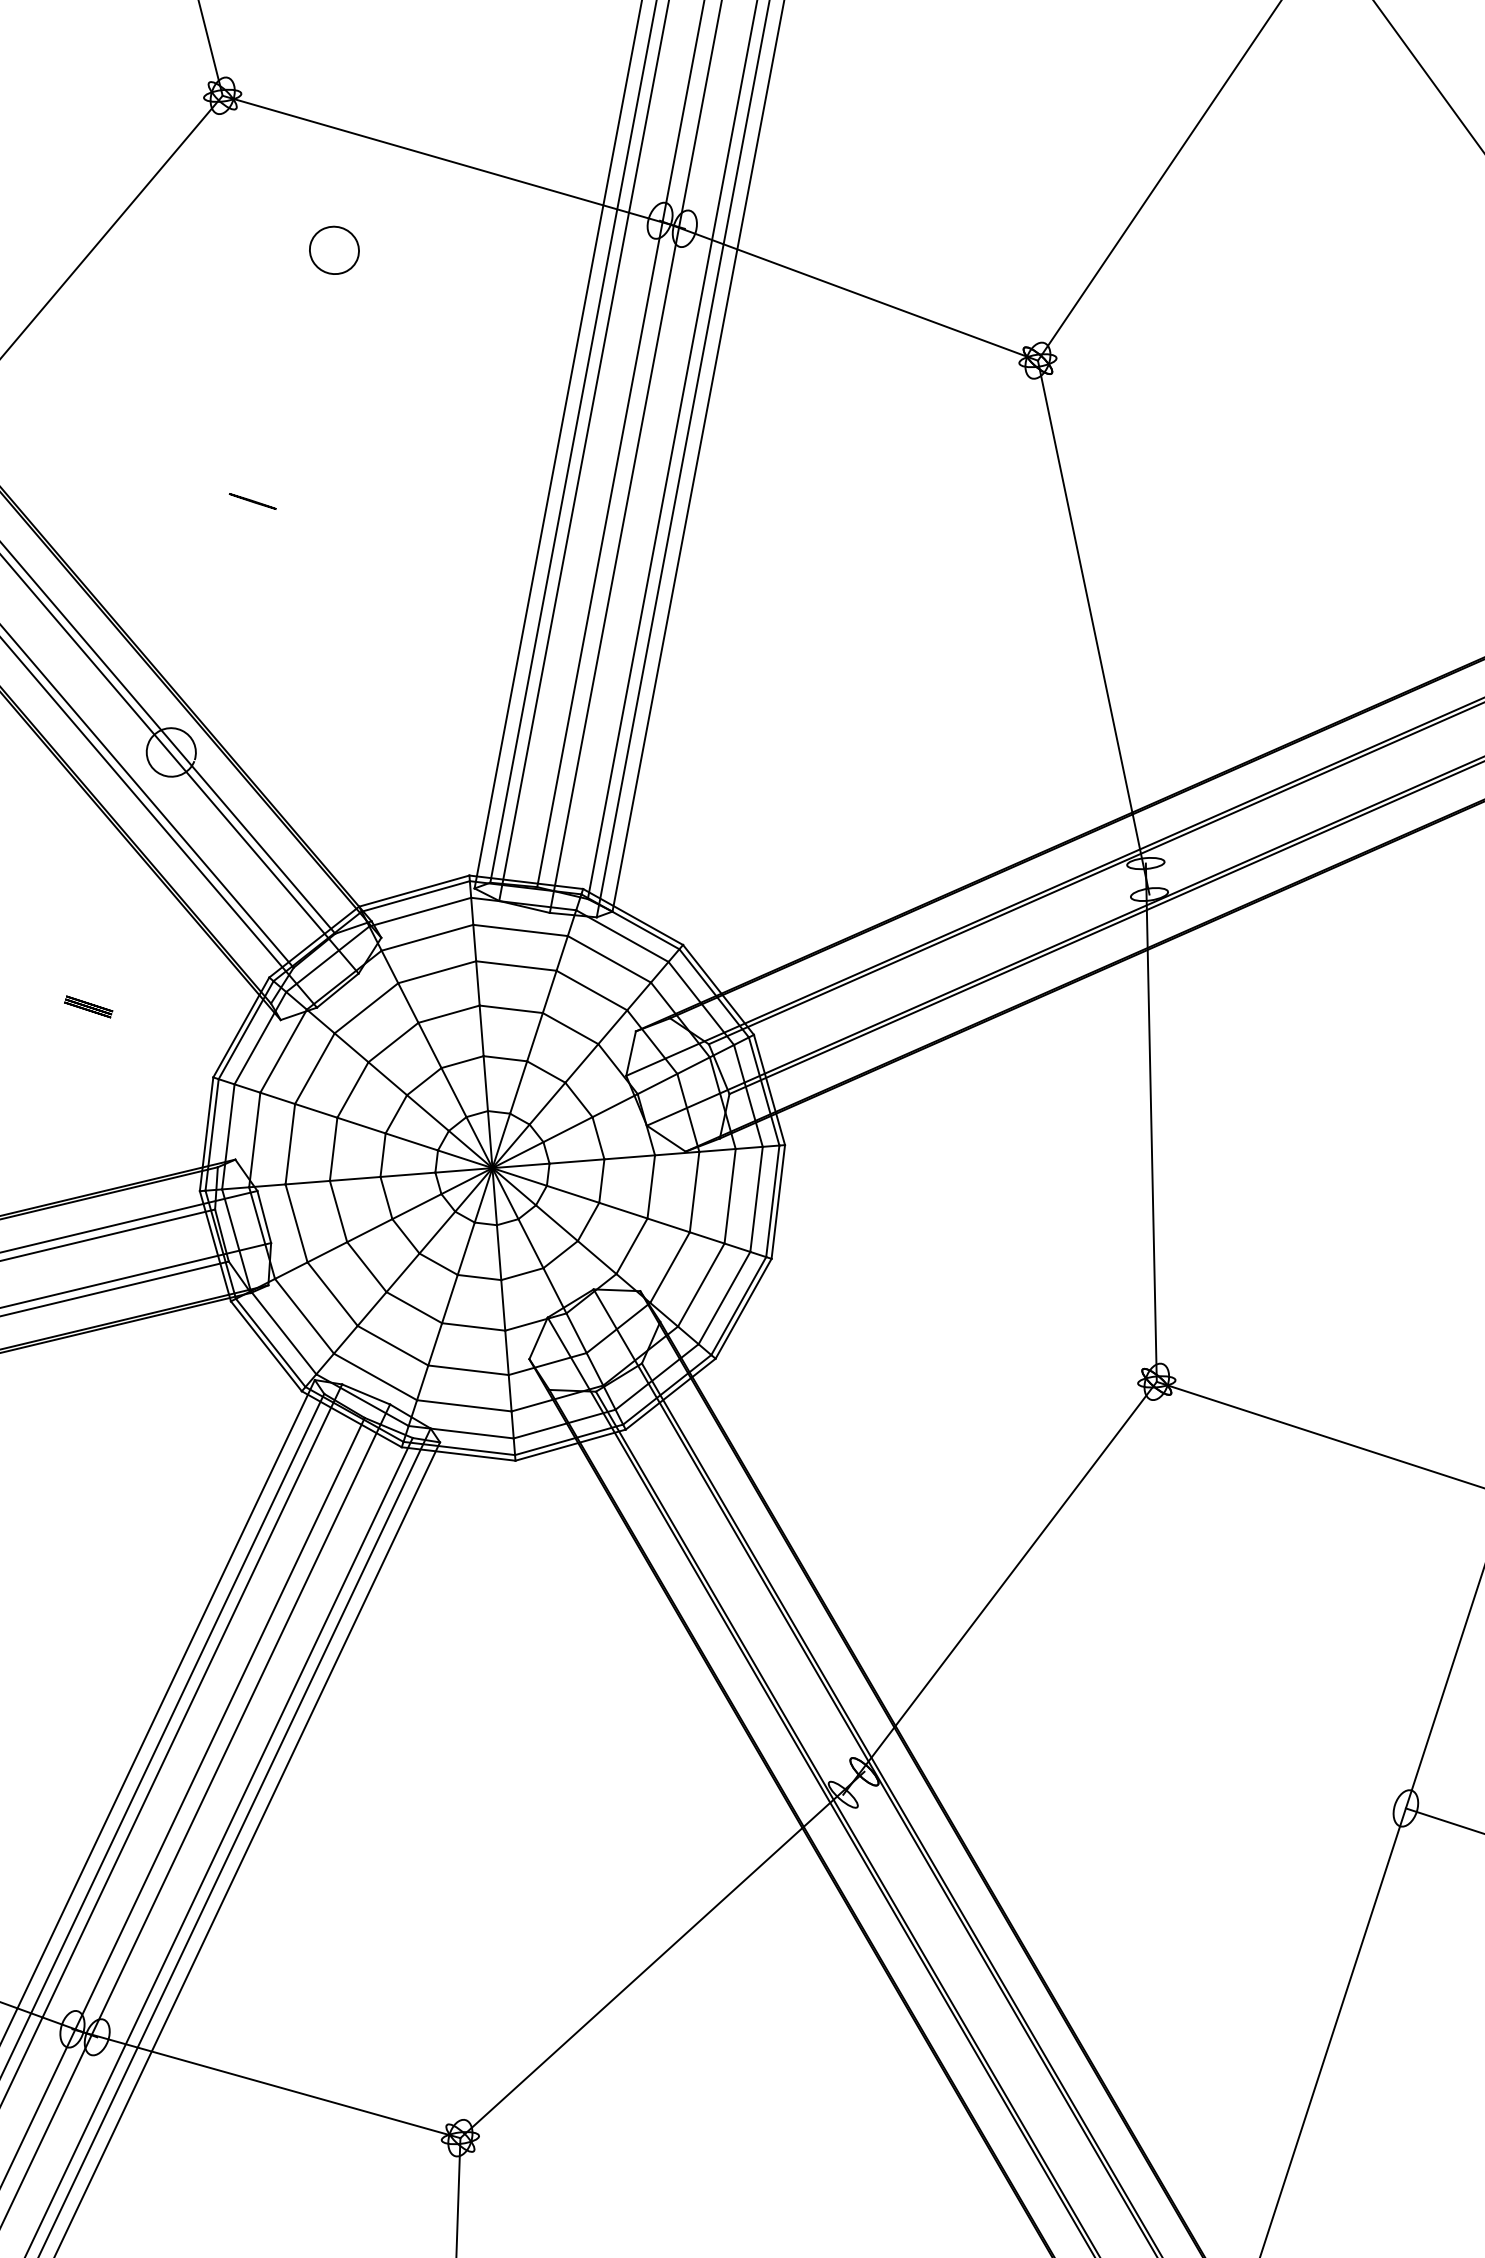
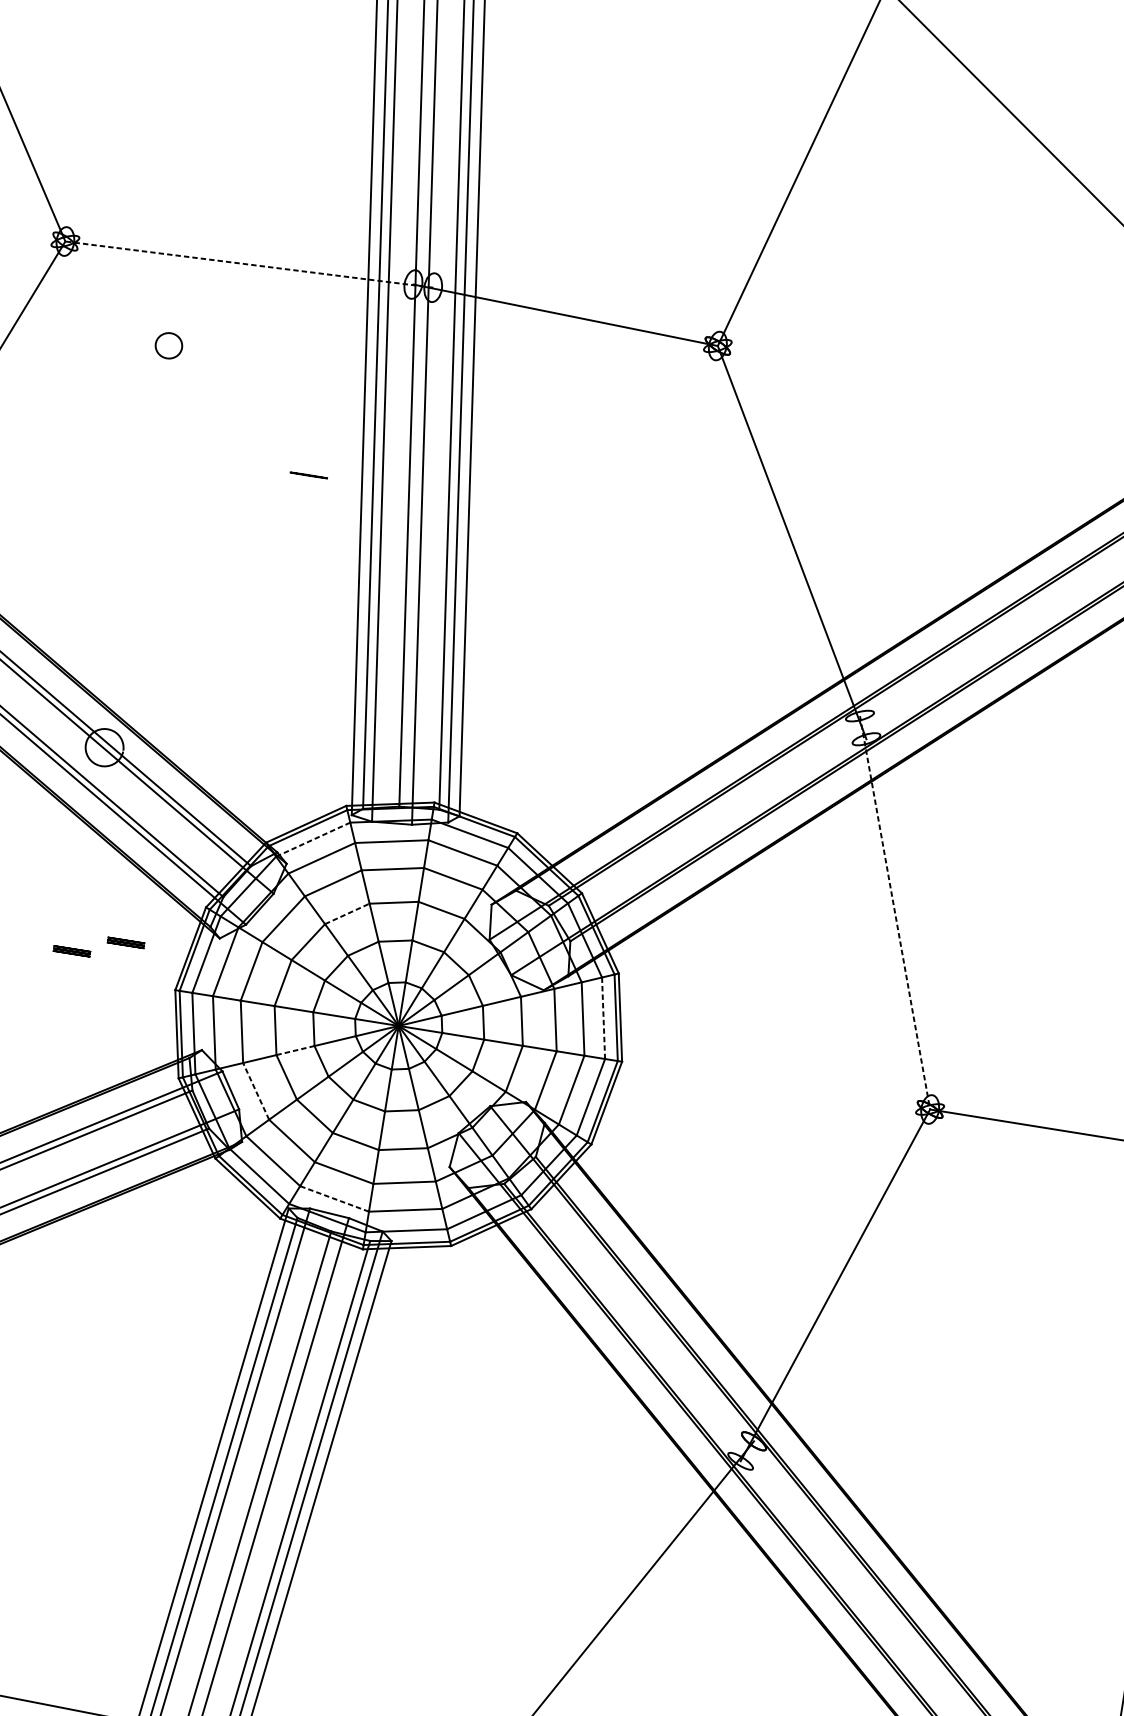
line: (453, 162) -> (249, 264), solid -> dashed
part: (334, 249) -> (168, 345), size x0.7
line: (252, 501) -> (308, 475), moved
line: (420, 912) -> (313, 839), solid -> dashed
part: (159, 1006) -> (125, 942), added
line: (449, 1014) -> (347, 914), solid -> dashed
line: (1151, 1123) -> (895, 913), solid -> dashed
line: (355, 1178) -> (295, 1050), solid -> dashed
line: (756, 1199) -> (603, 1018), solid -> dashed
line: (296, 1222) -> (255, 1090), solid -> dashed
line: (375, 1376) -> (334, 1198), solid -> dashed

